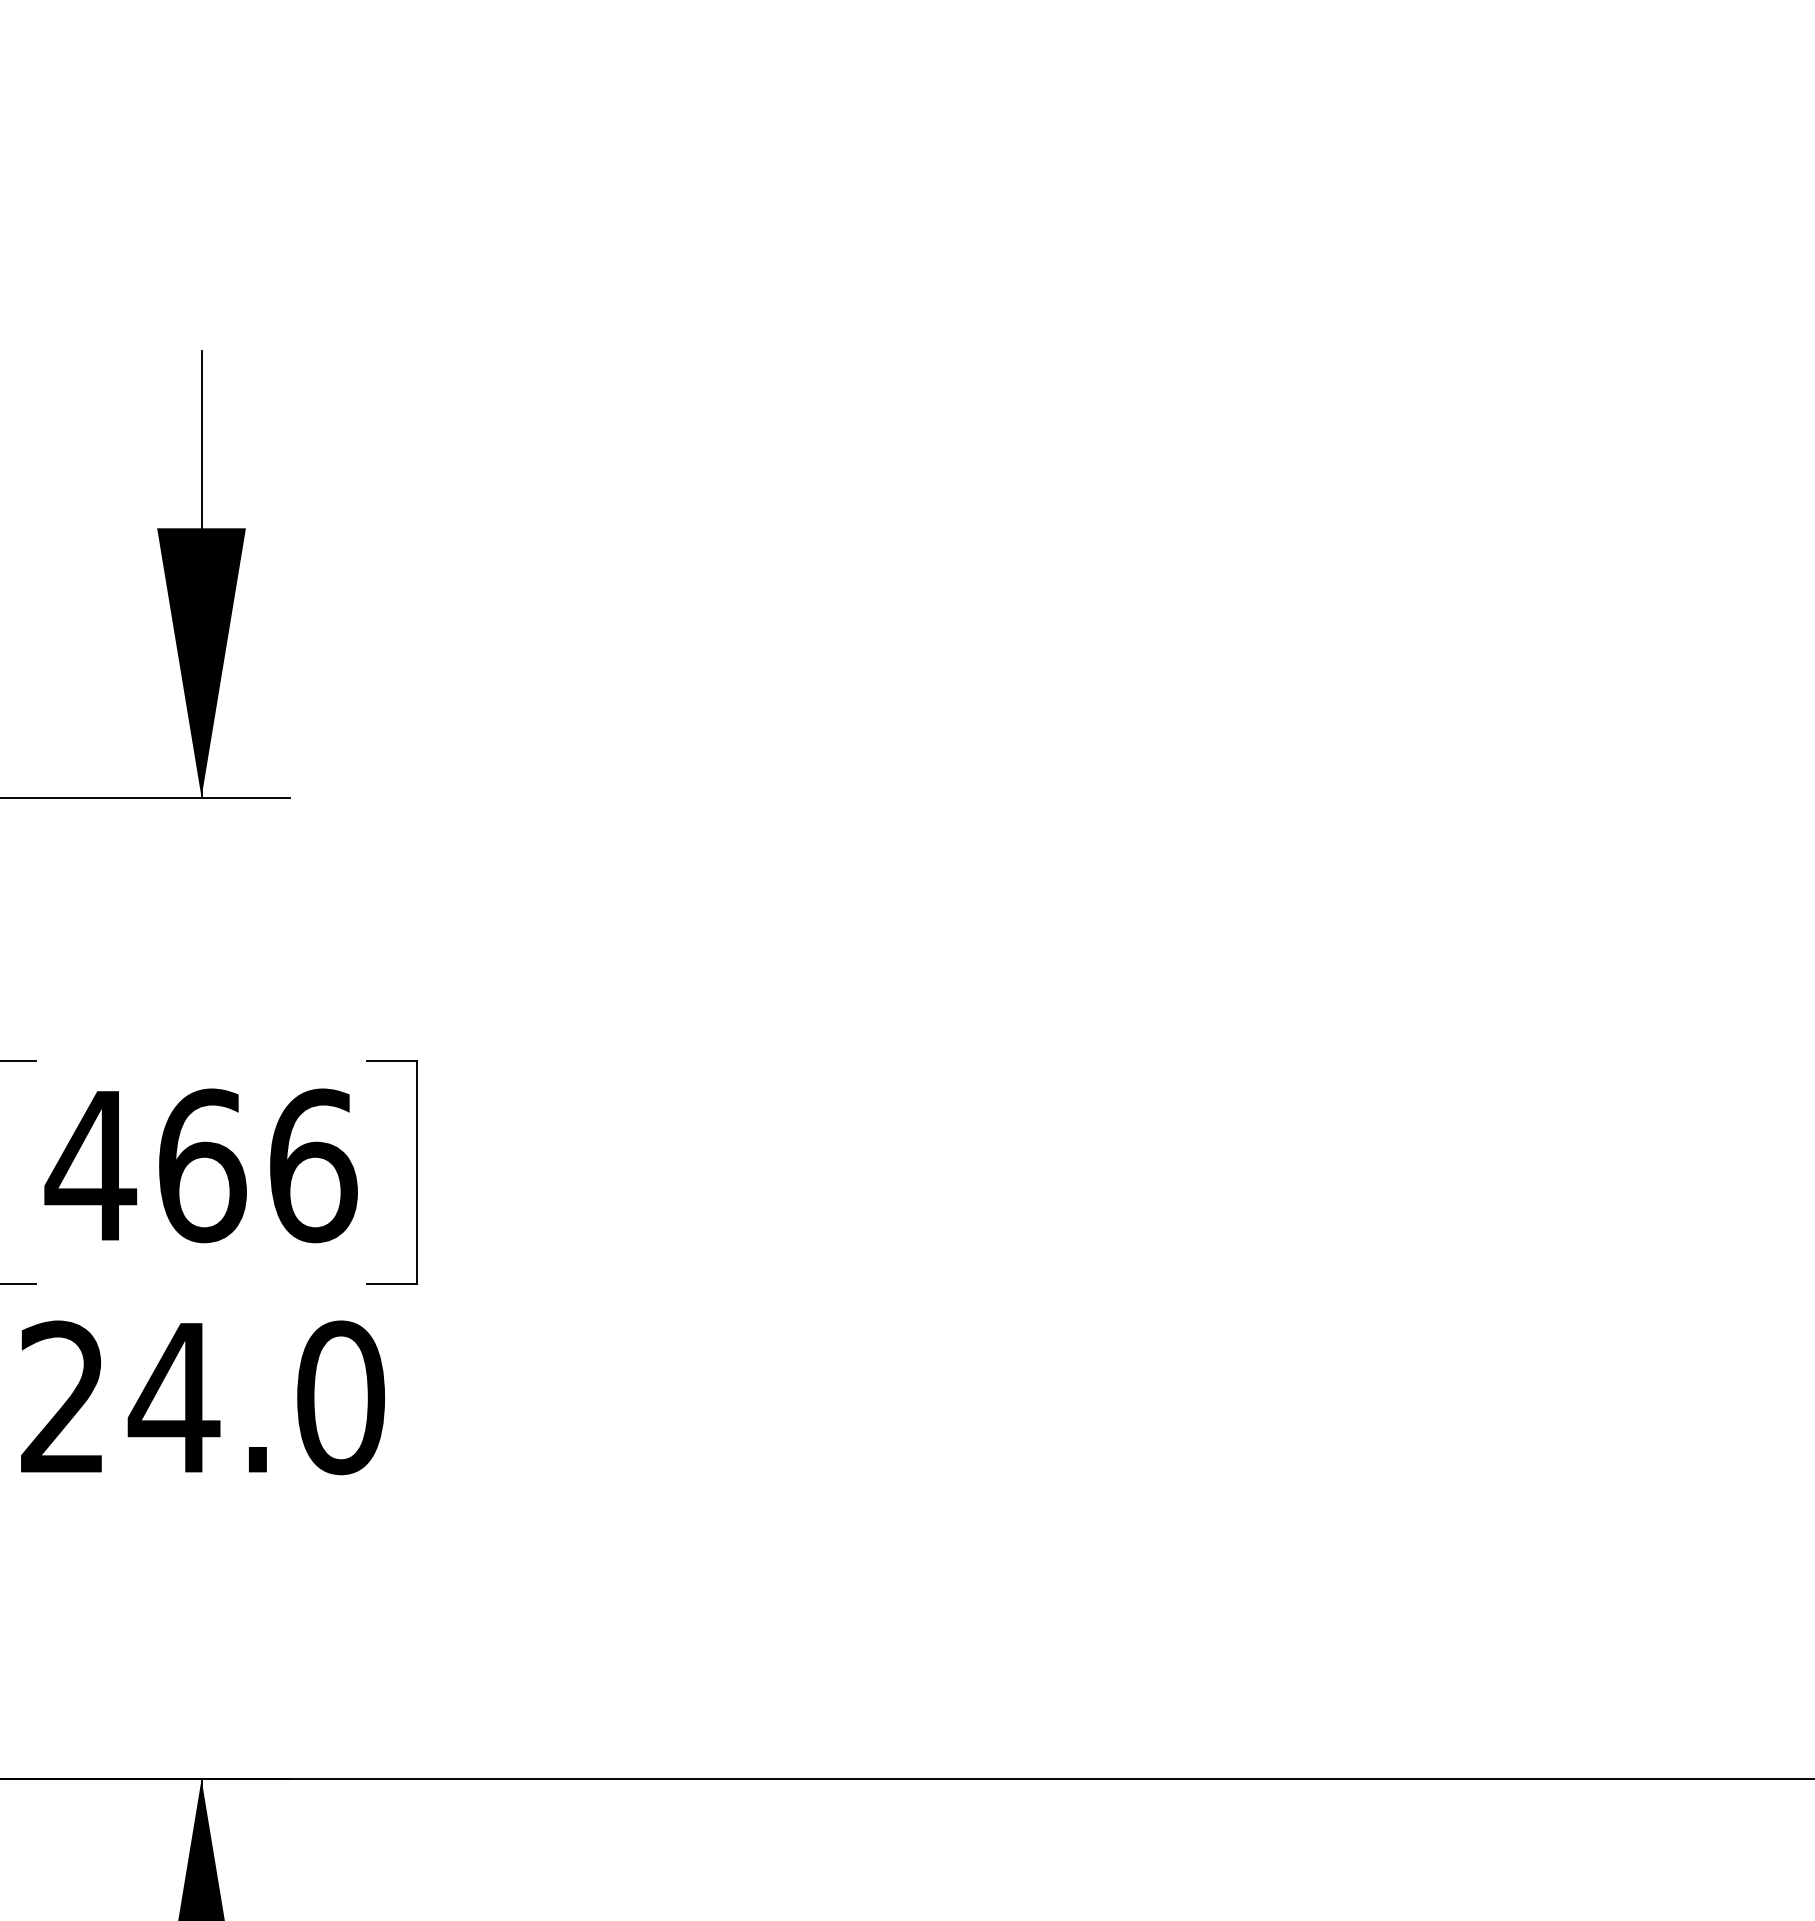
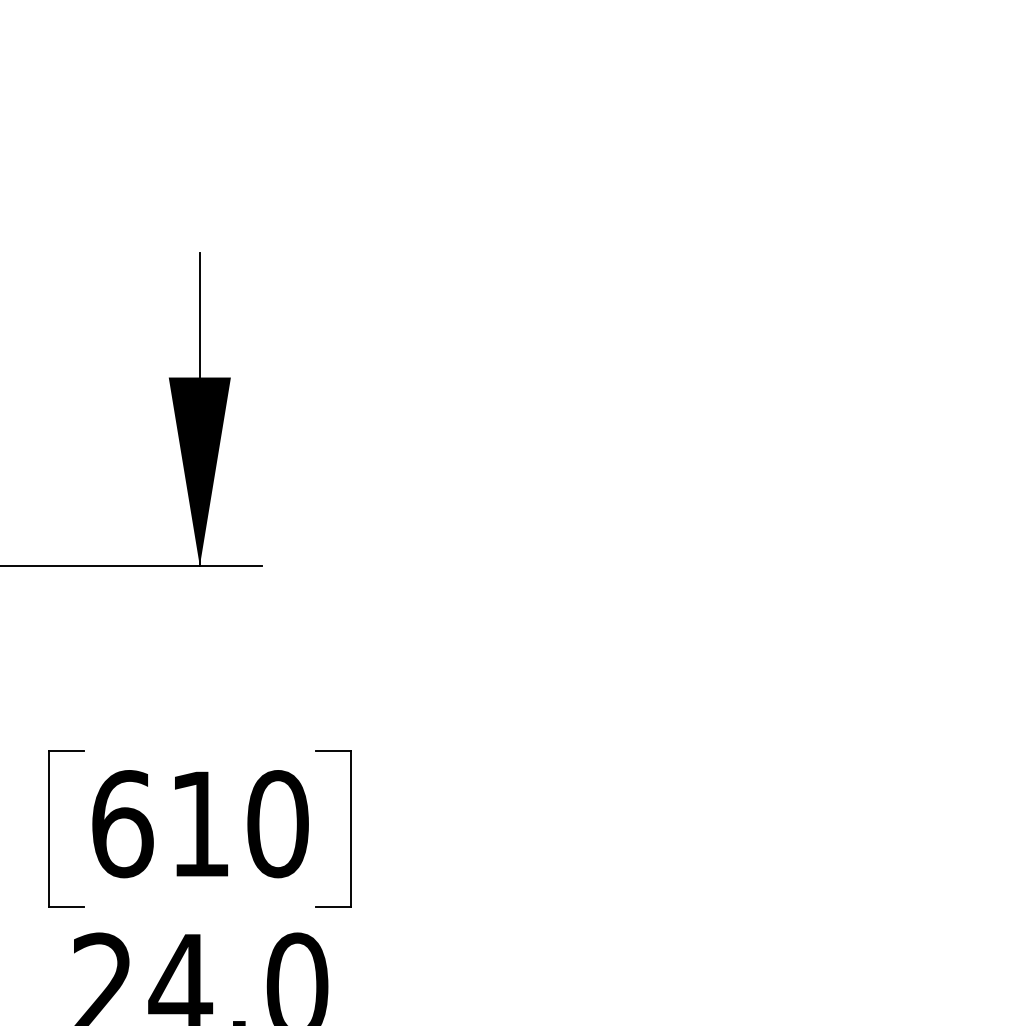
text: (200, 1165) -> (199, 823), 466 -> 610

